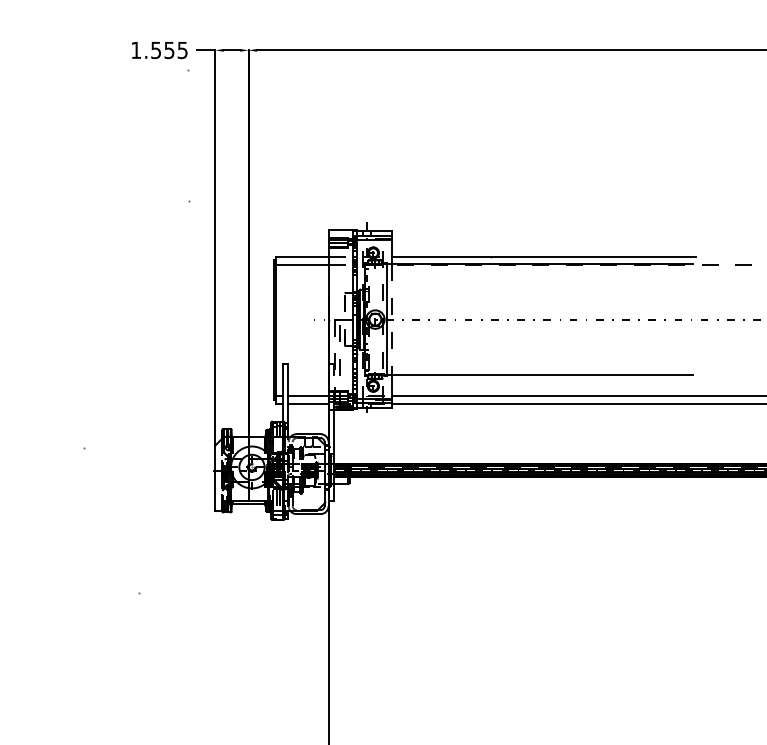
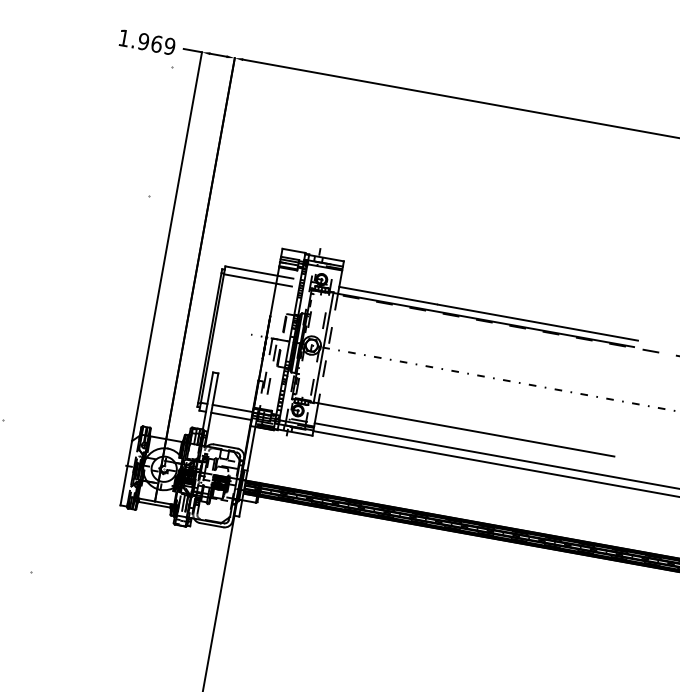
text: (169, 50) -> (156, 44), 1.555 -> 1.969

